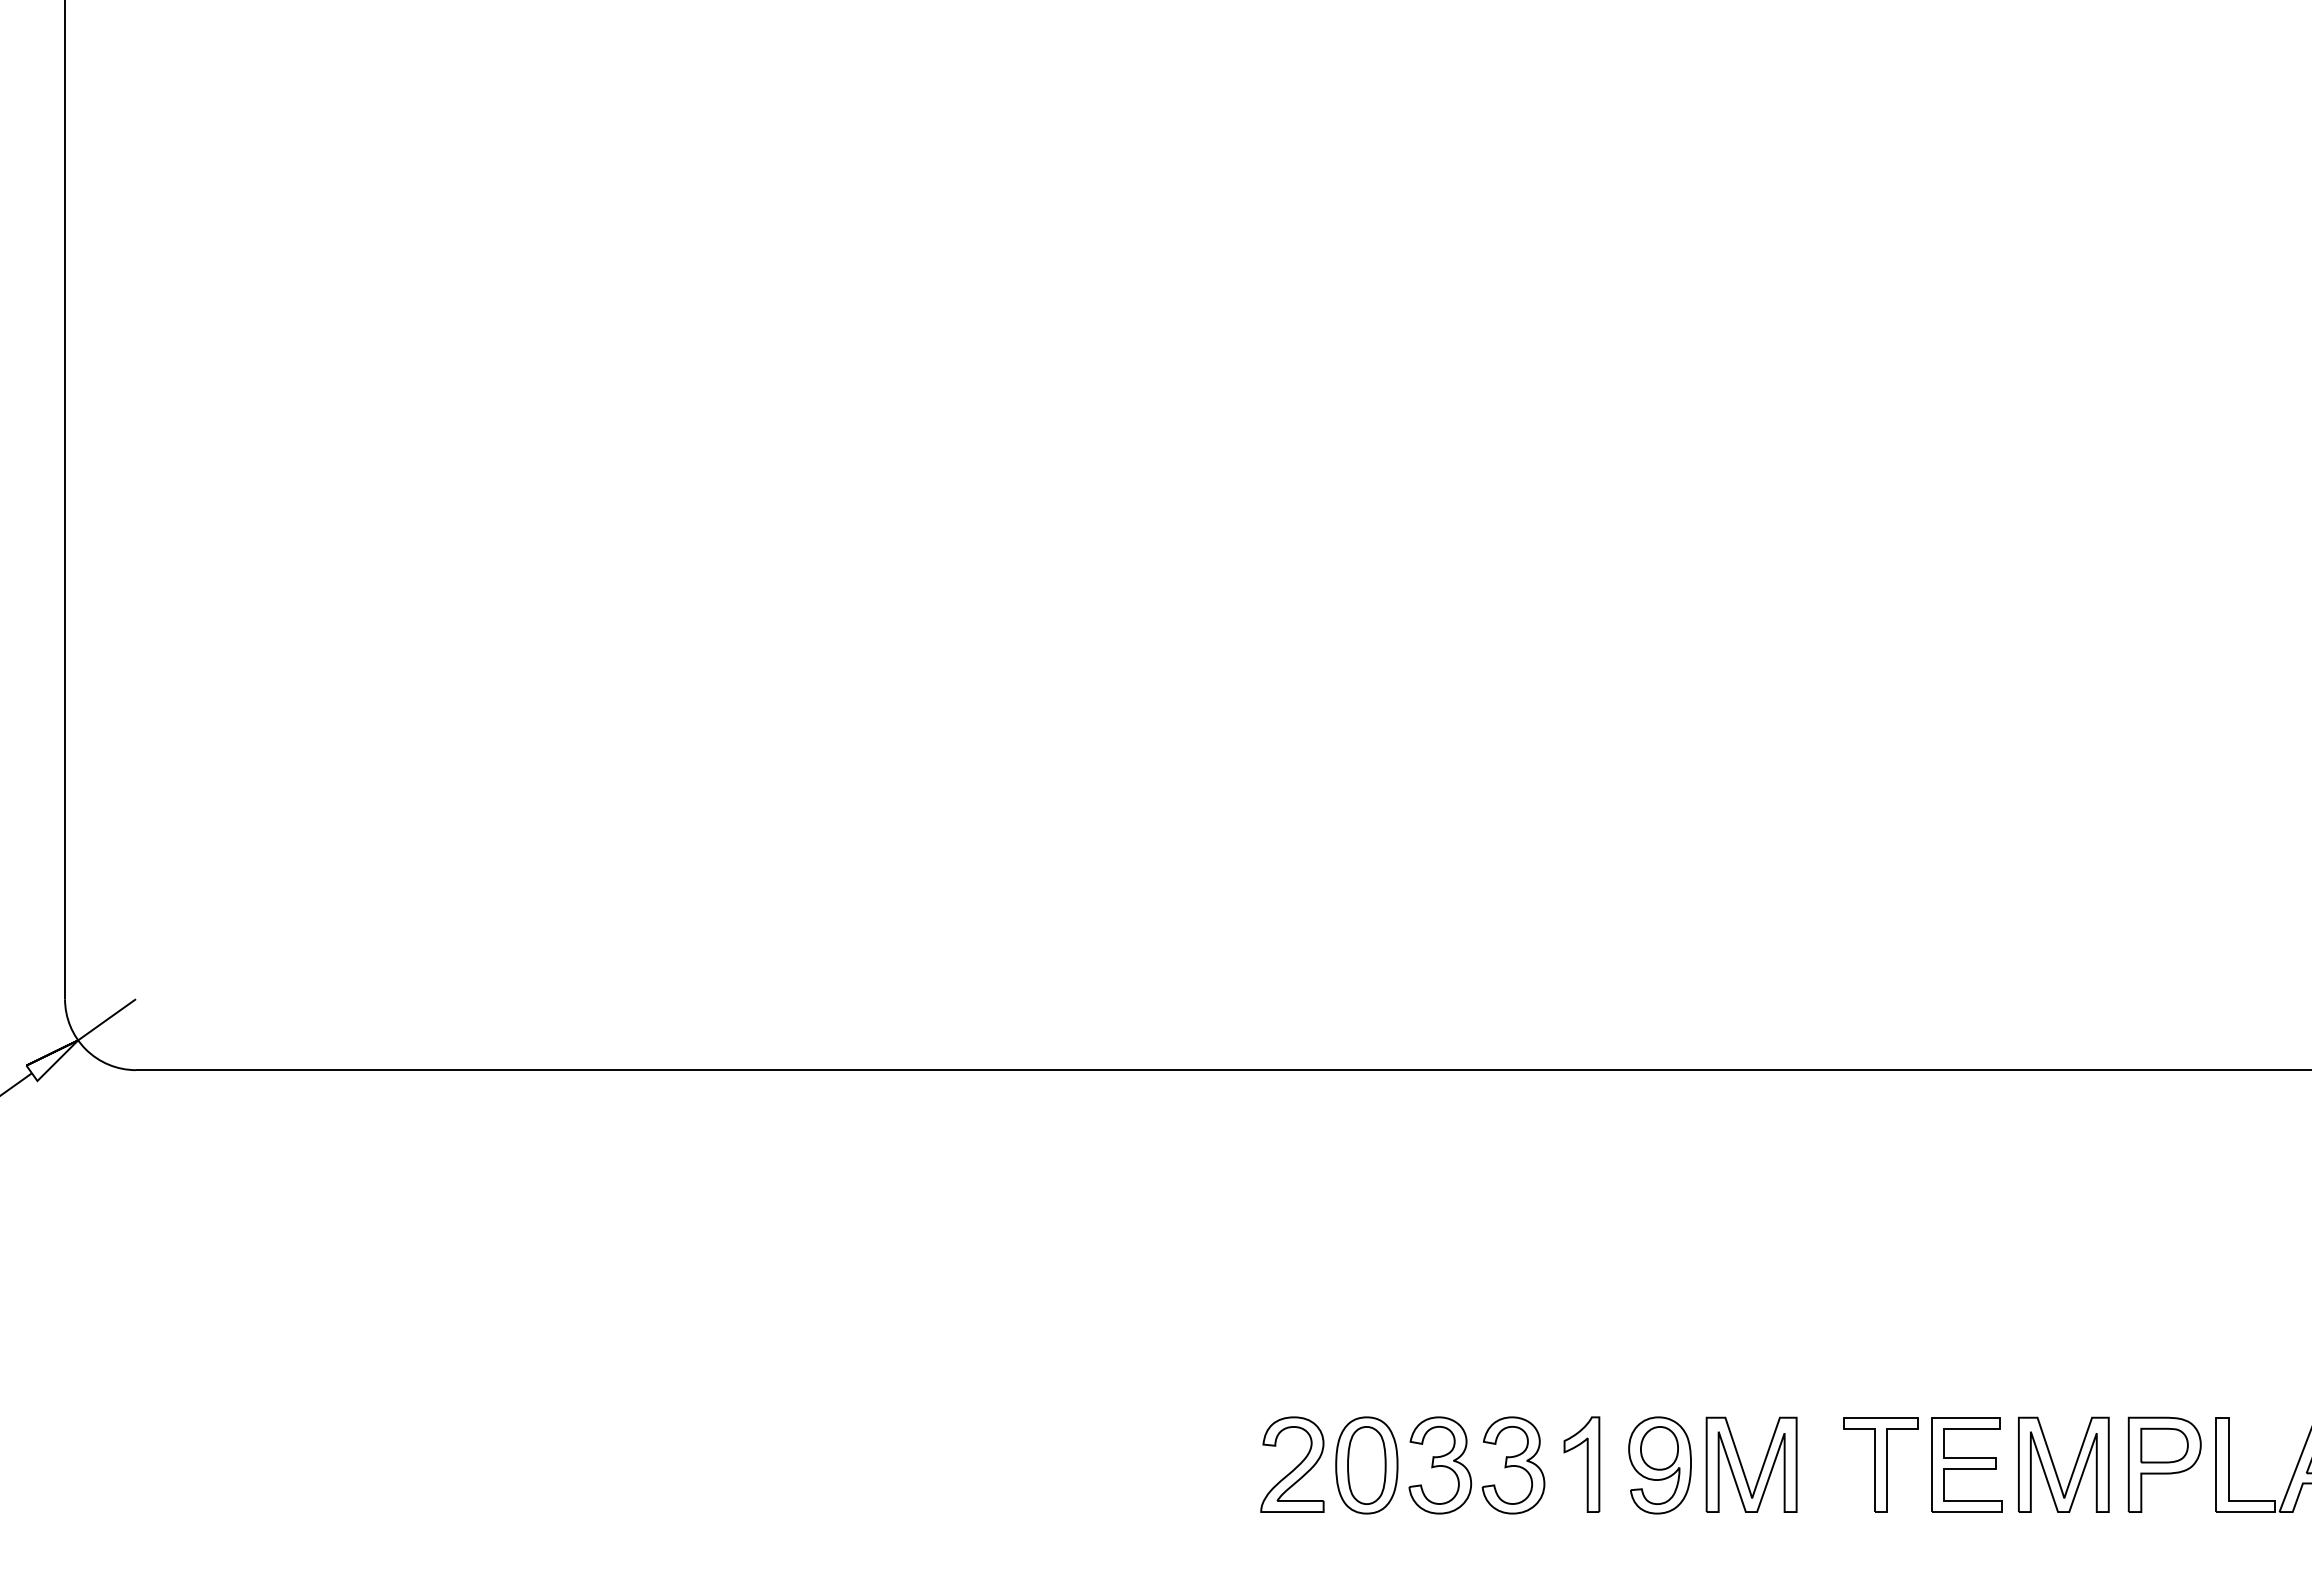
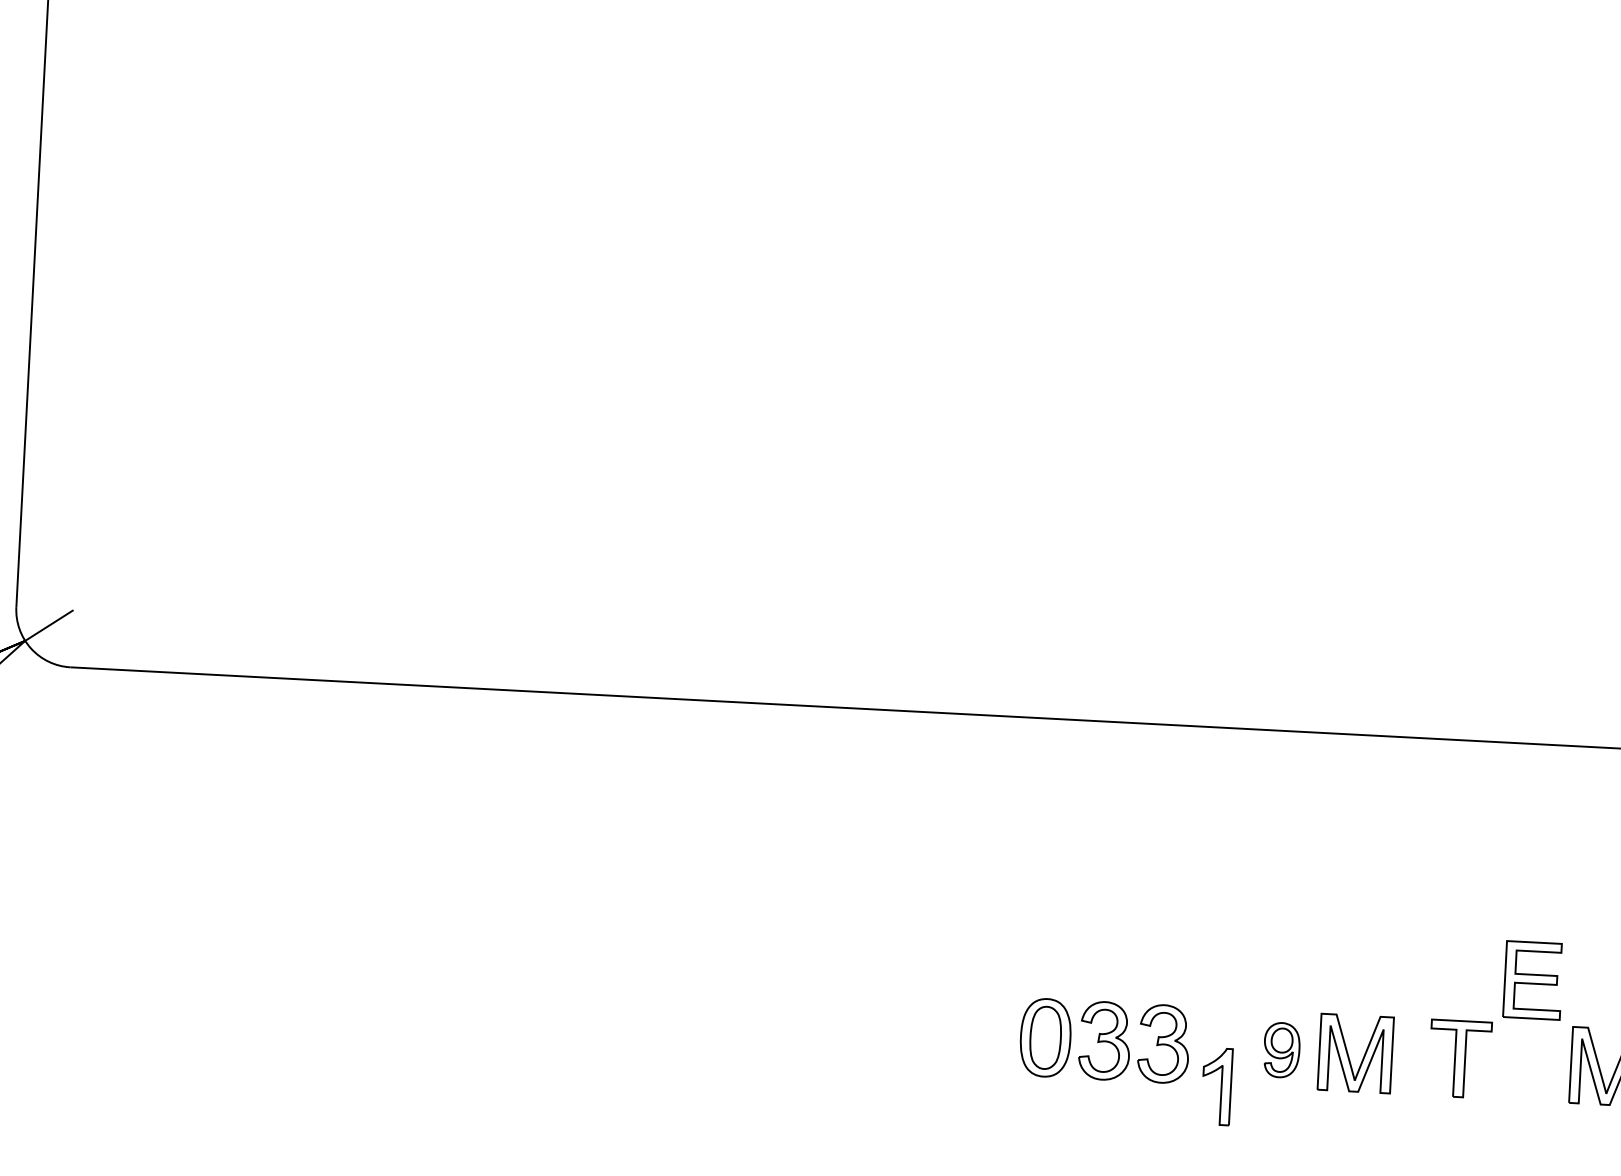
part: (1292, 1464) -> (985, 1033), removed
part: (1581, 1464) -> (1216, 1086), moved
part: (1966, 1464) -> (1533, 980), moved
part: (1659, 1465) -> (1281, 1050), size x0.7

